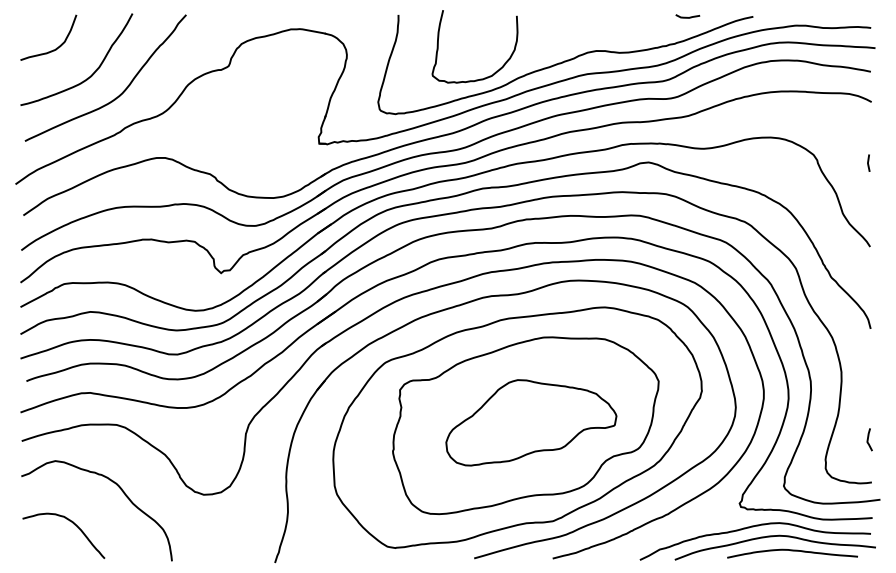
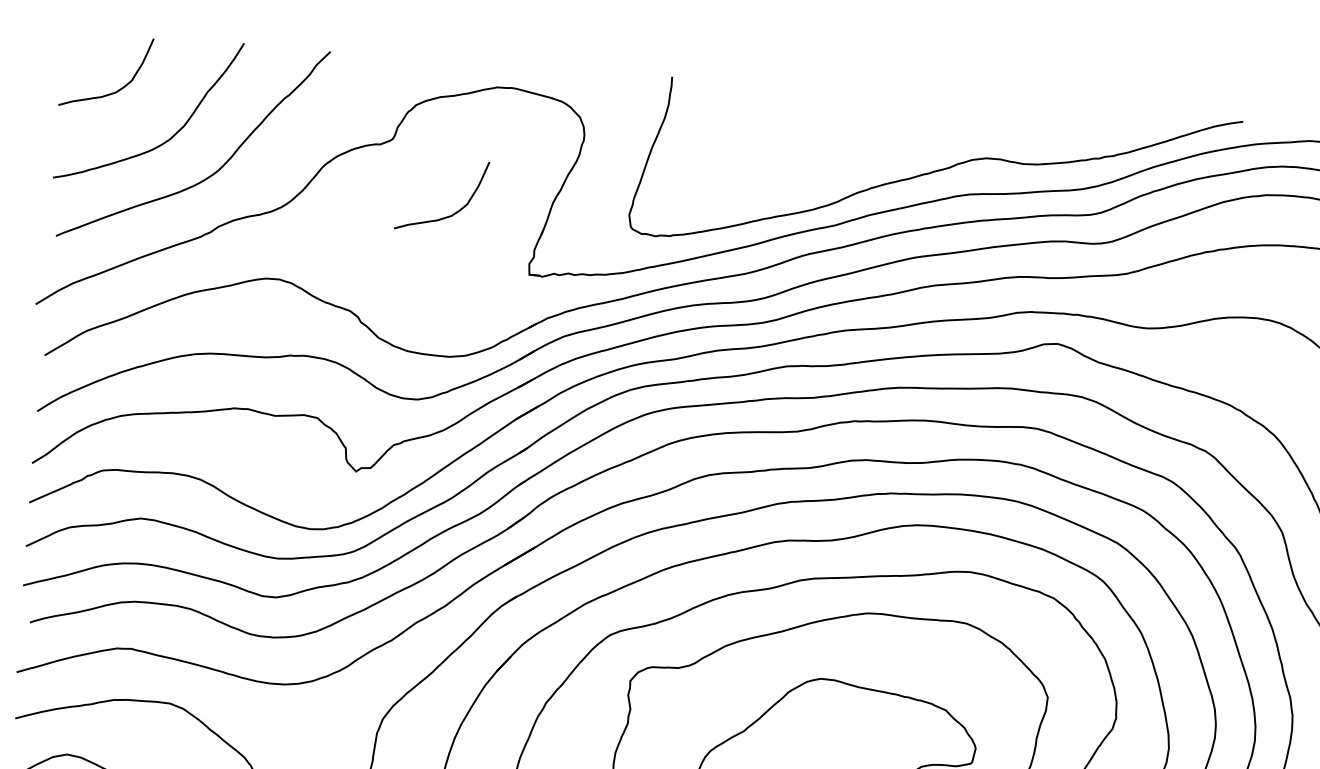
curve: (687, 16) -> (1137, 113), removed
curve: (480, 78) -> (796, 188), removed
curve: (269, 108) -> (453, 212), added

